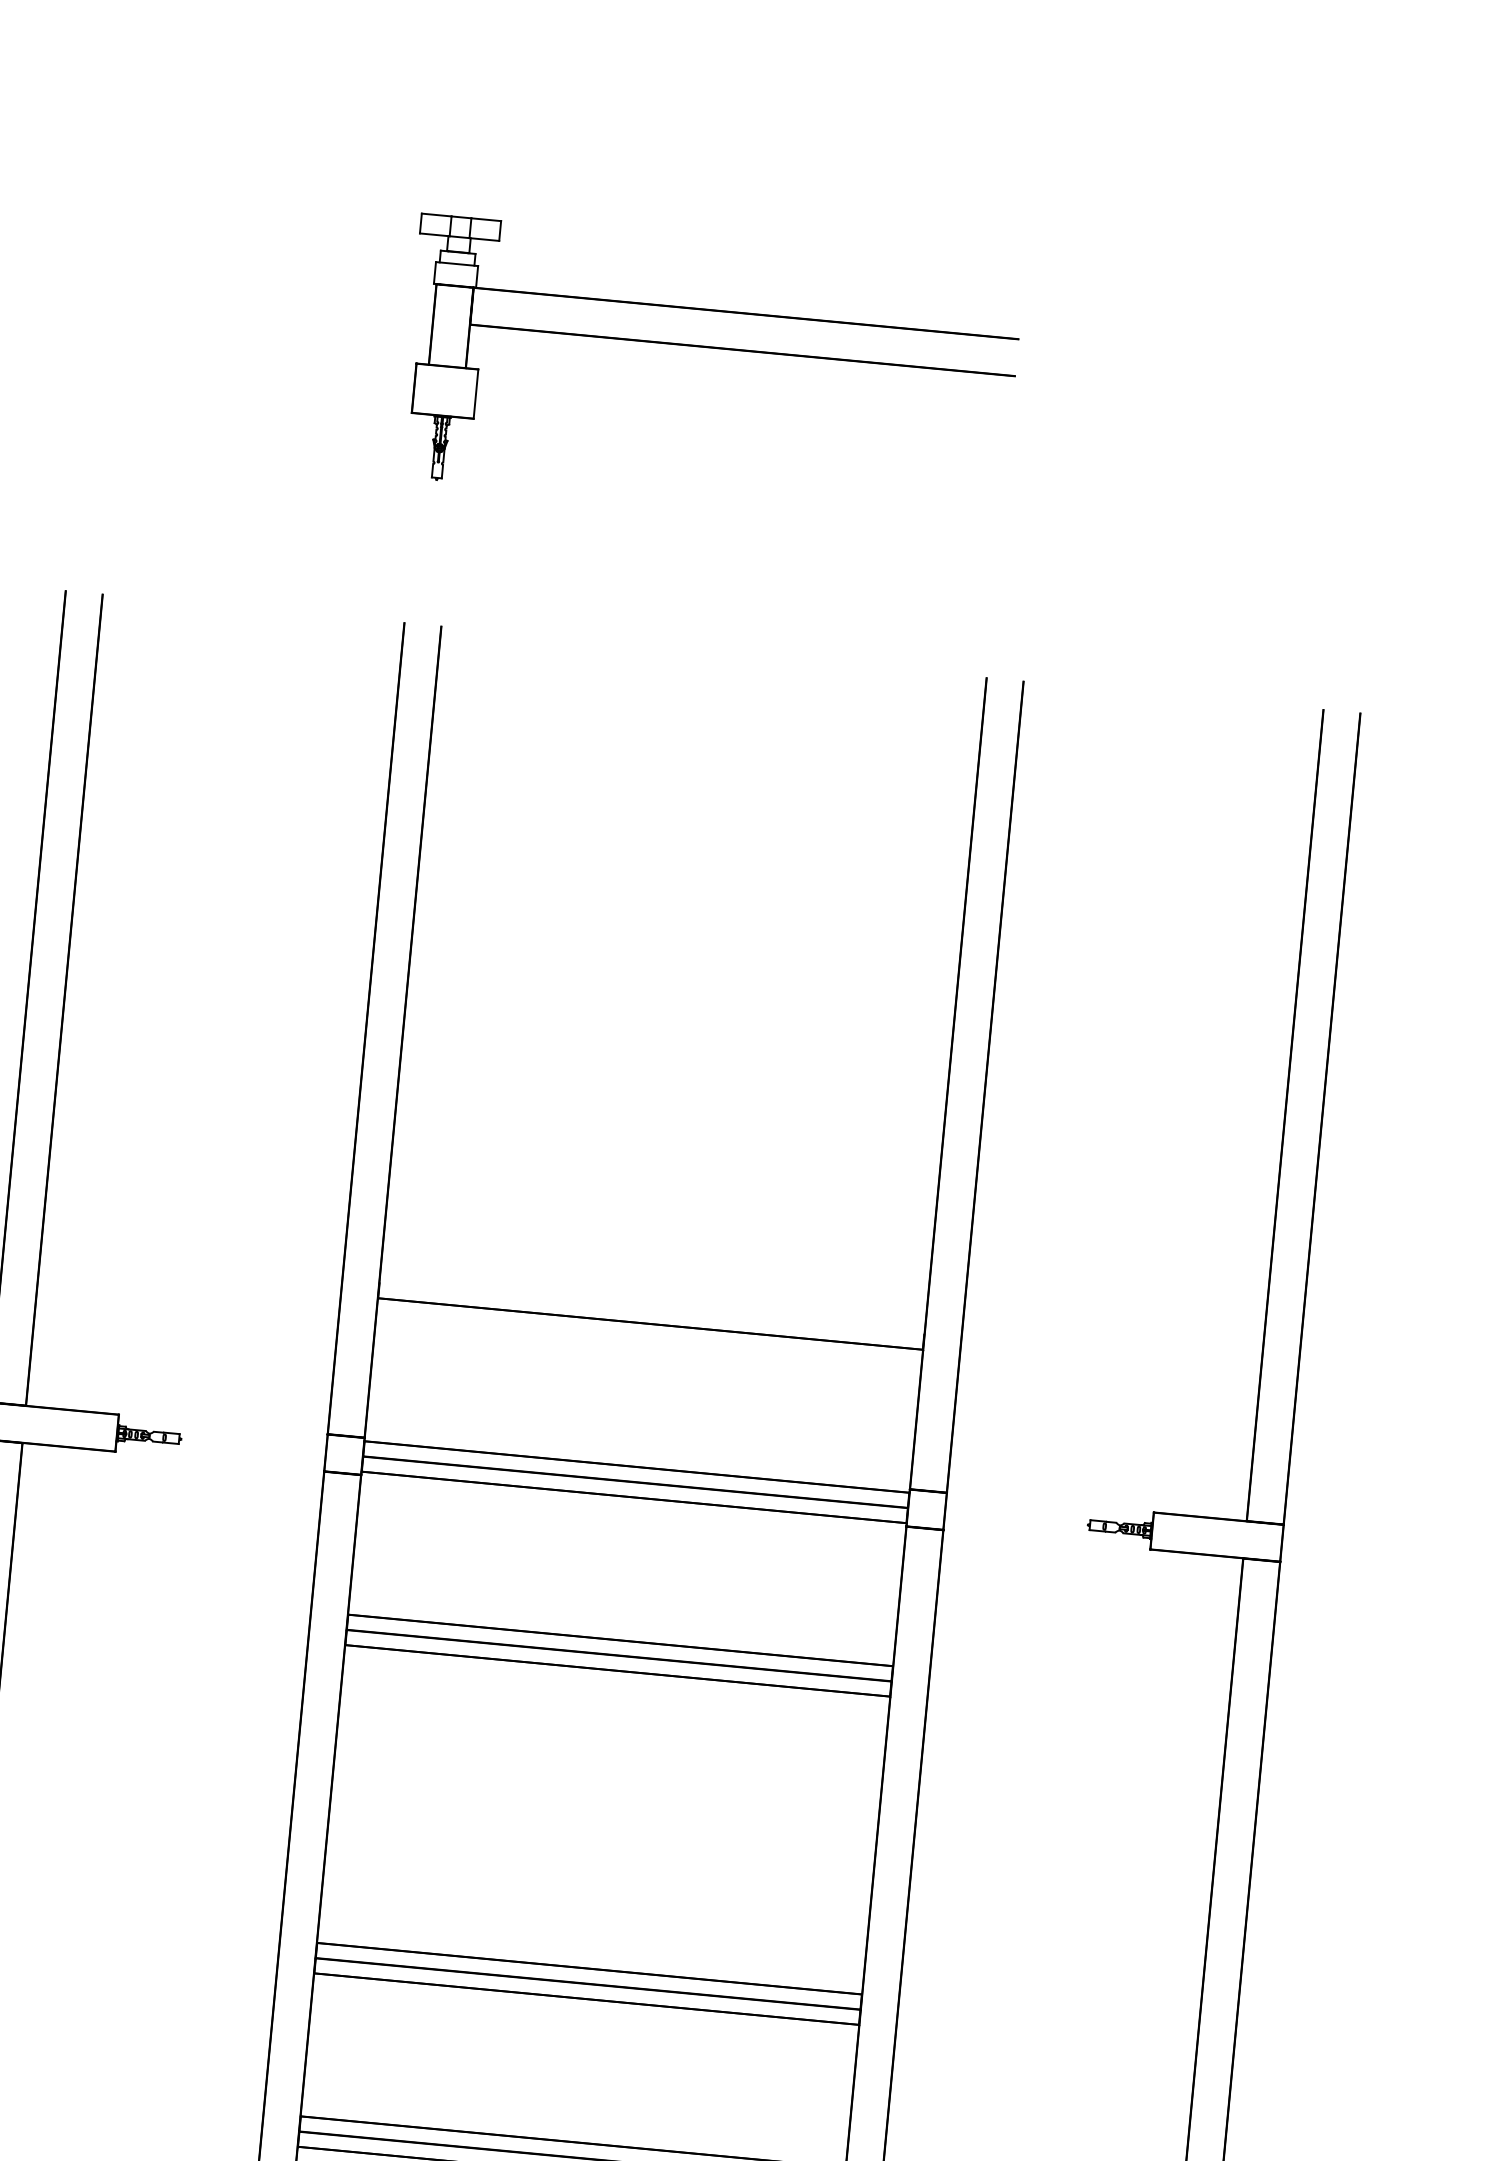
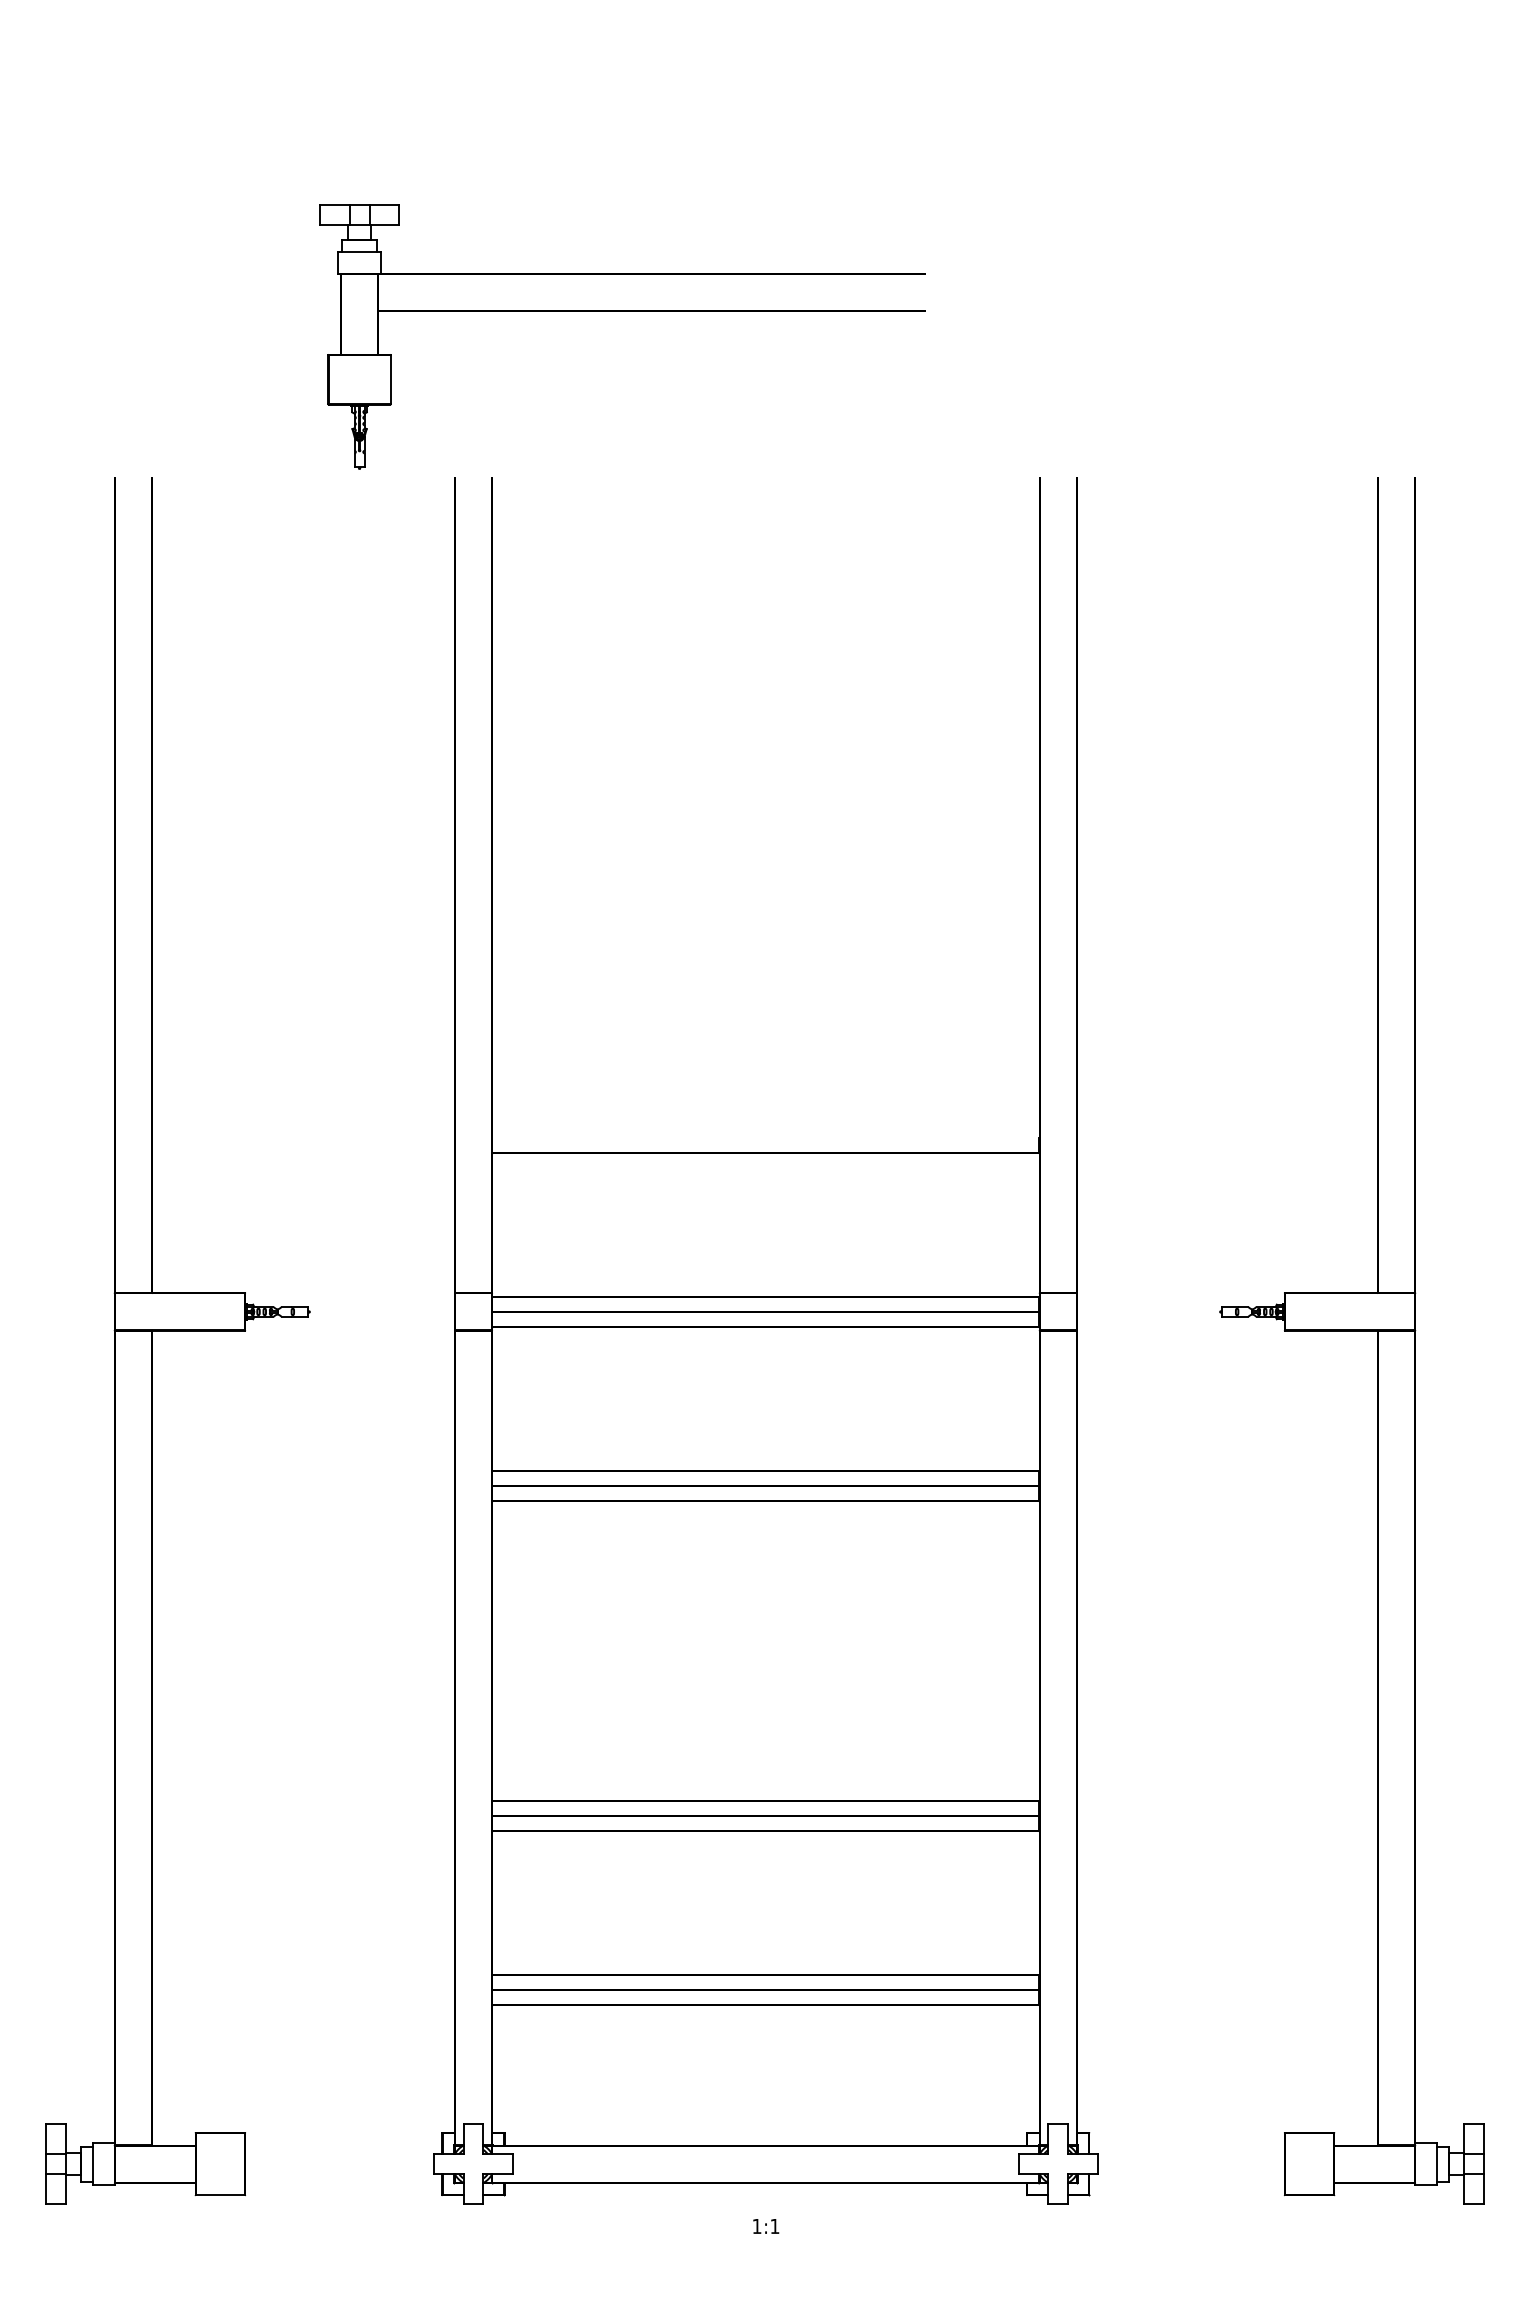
part: (713, 348) -> (622, 311), moved

